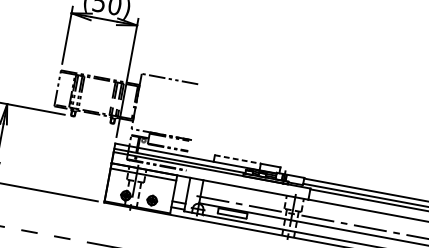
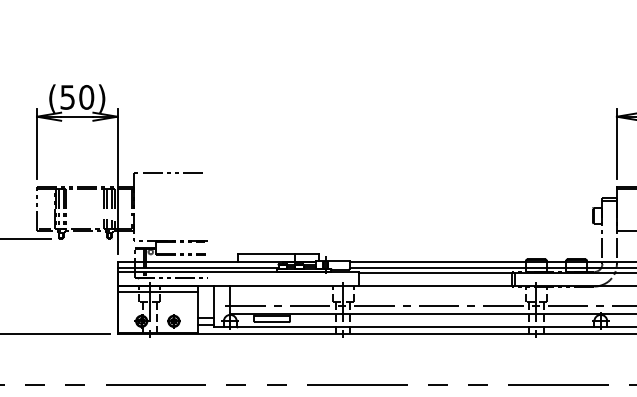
line: (238, 159) -> (267, 253), dashed -> solid

